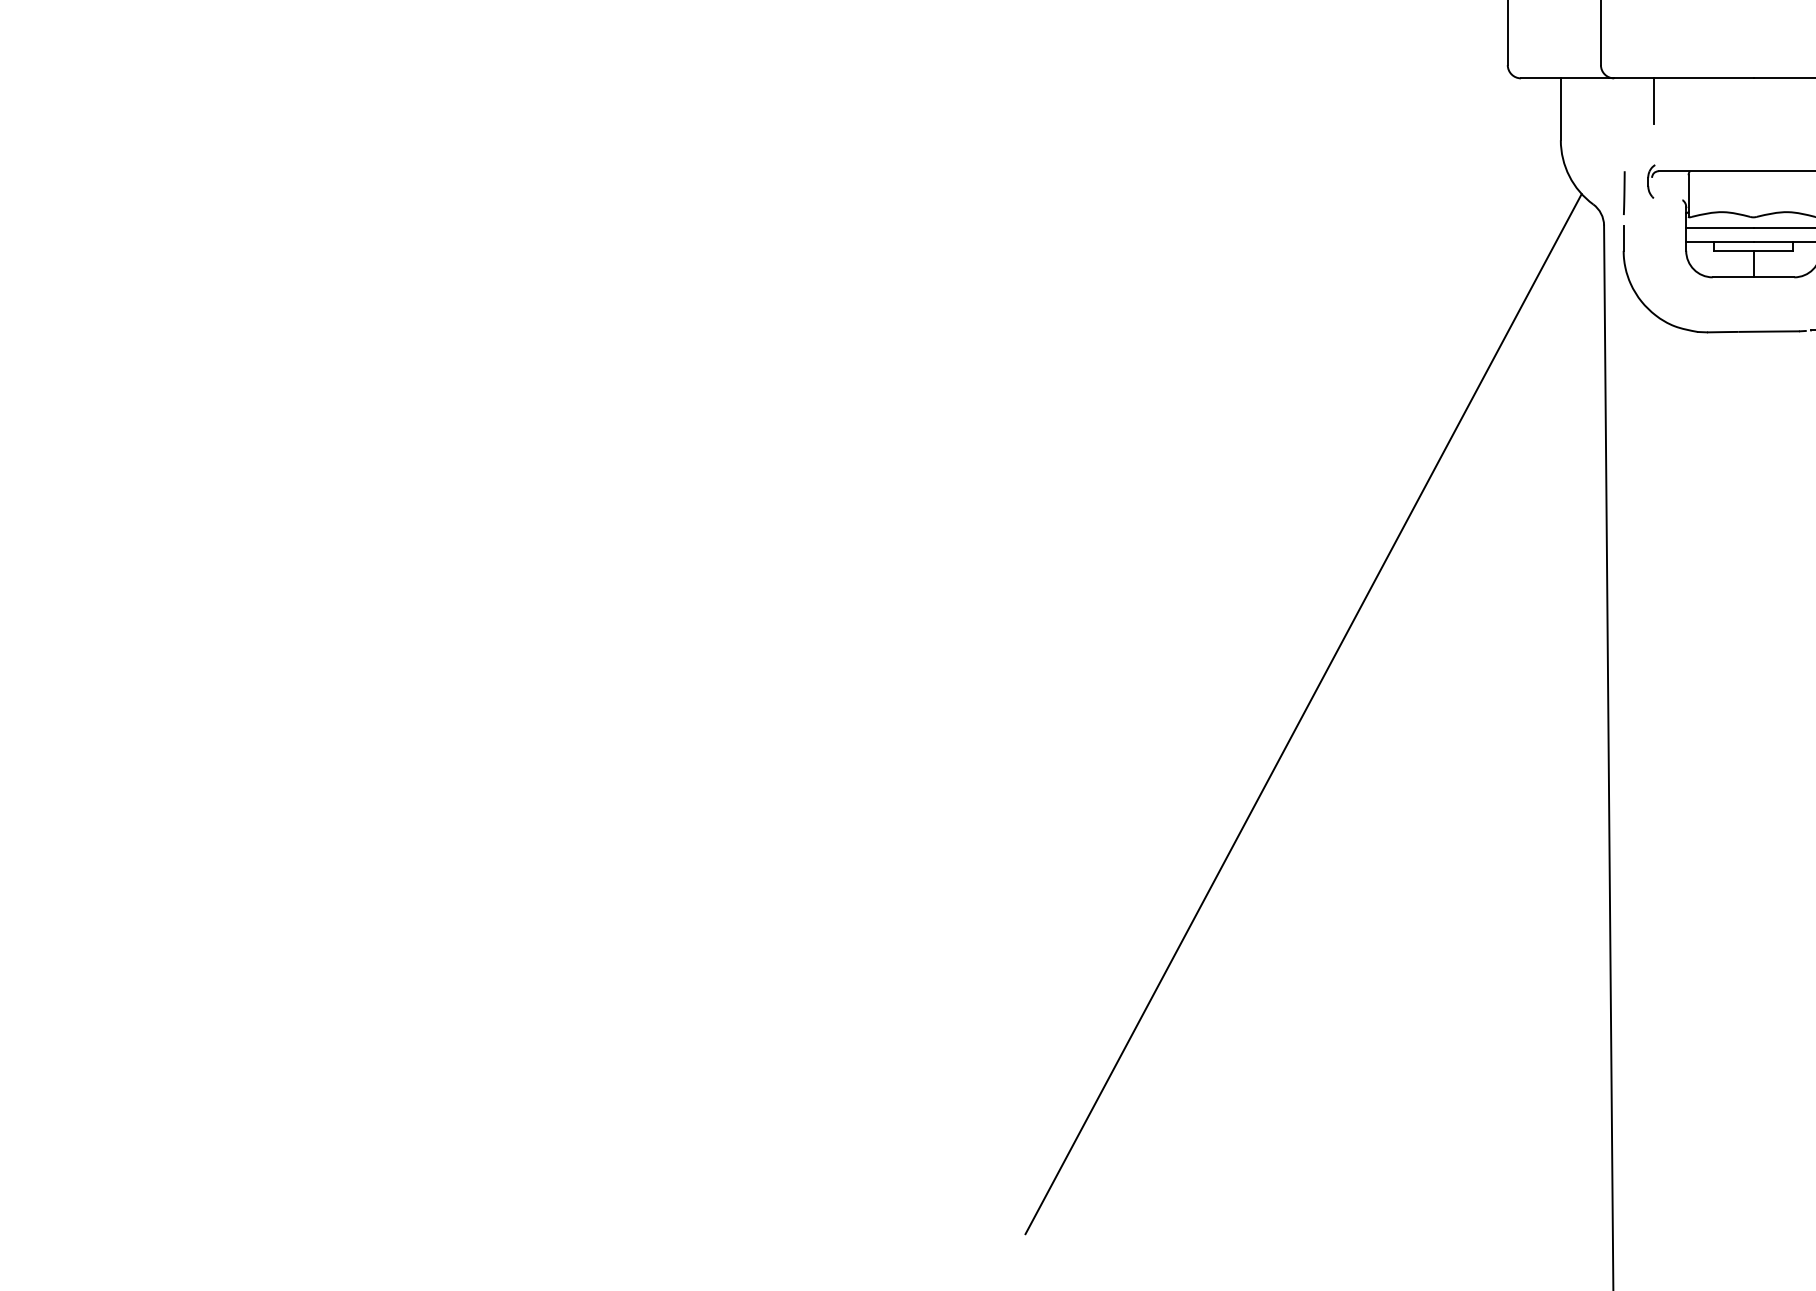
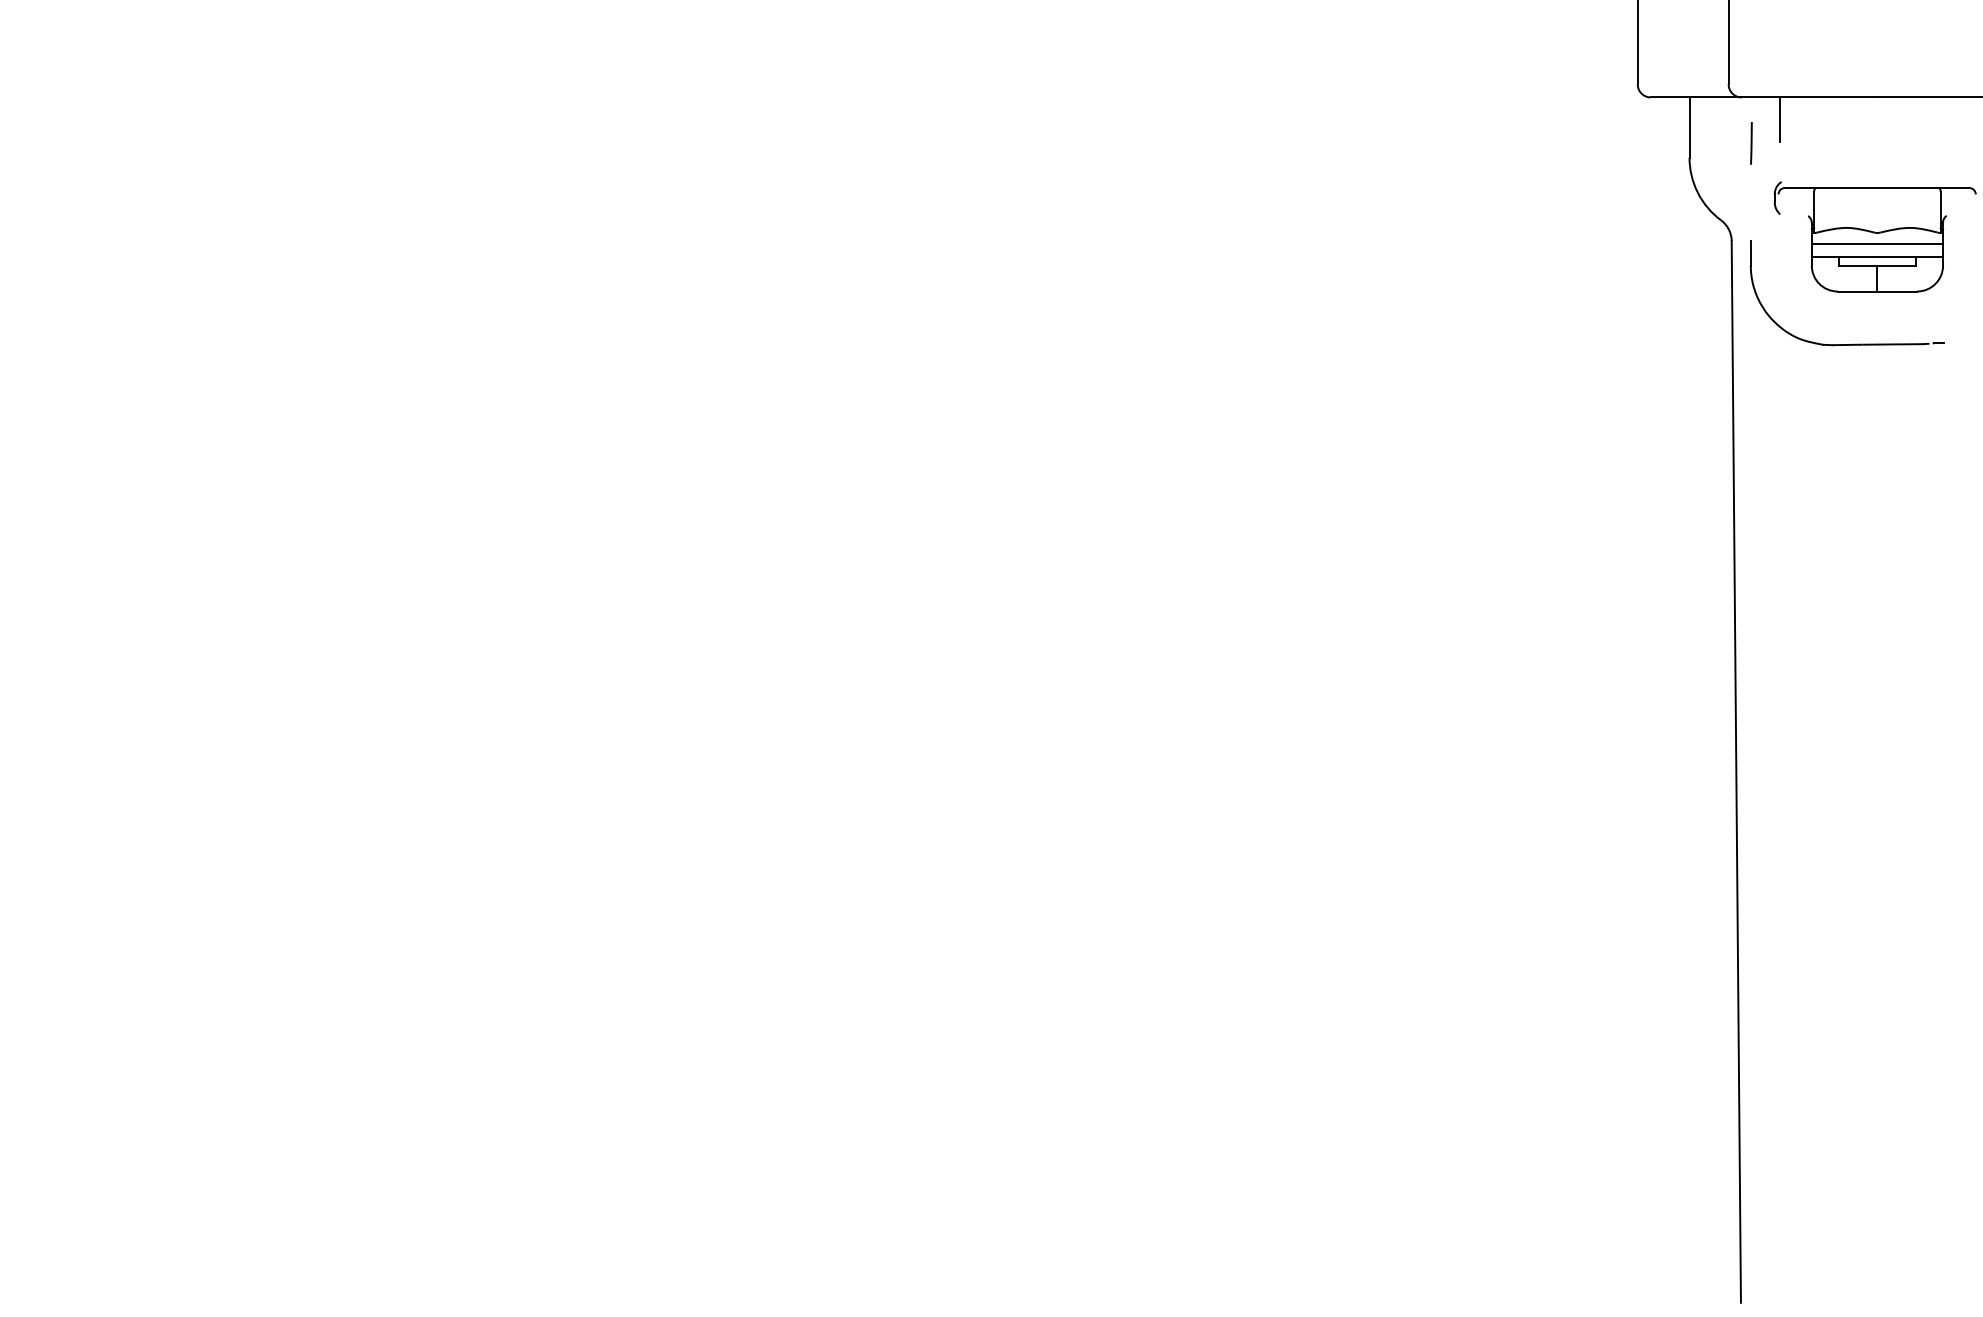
line: (1624, 193) -> (1751, 143), moved
line: (1303, 714) -> (1438, 717), removed

